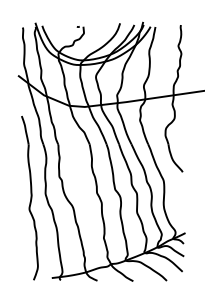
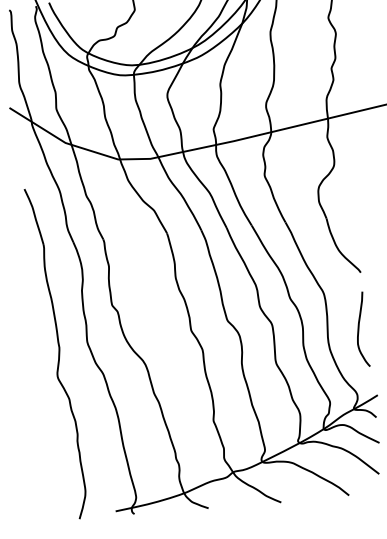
curve: (180, 198) -> (361, 326), added

